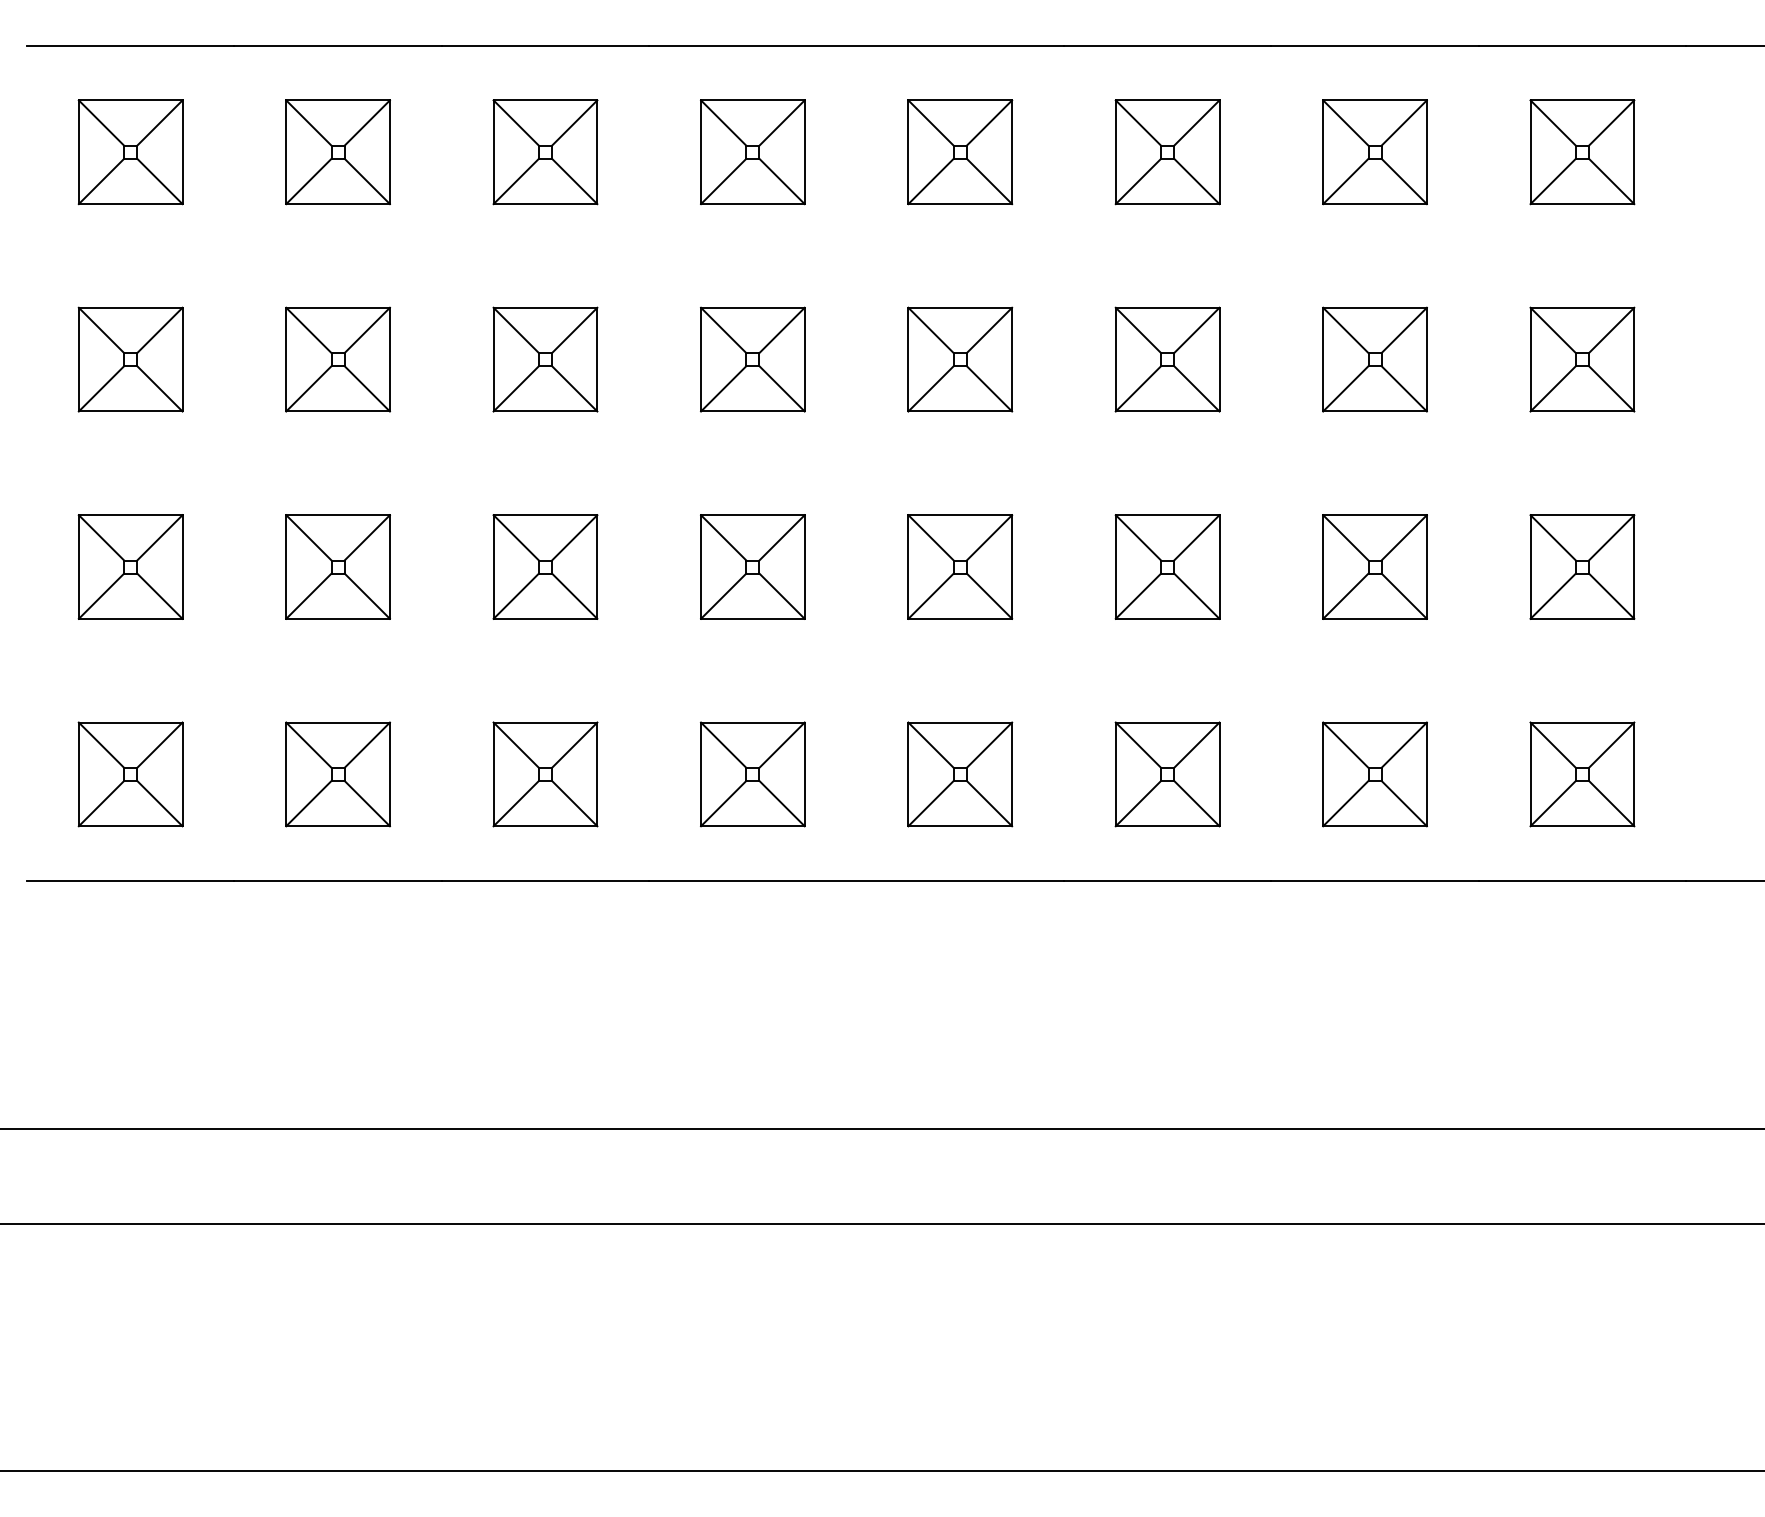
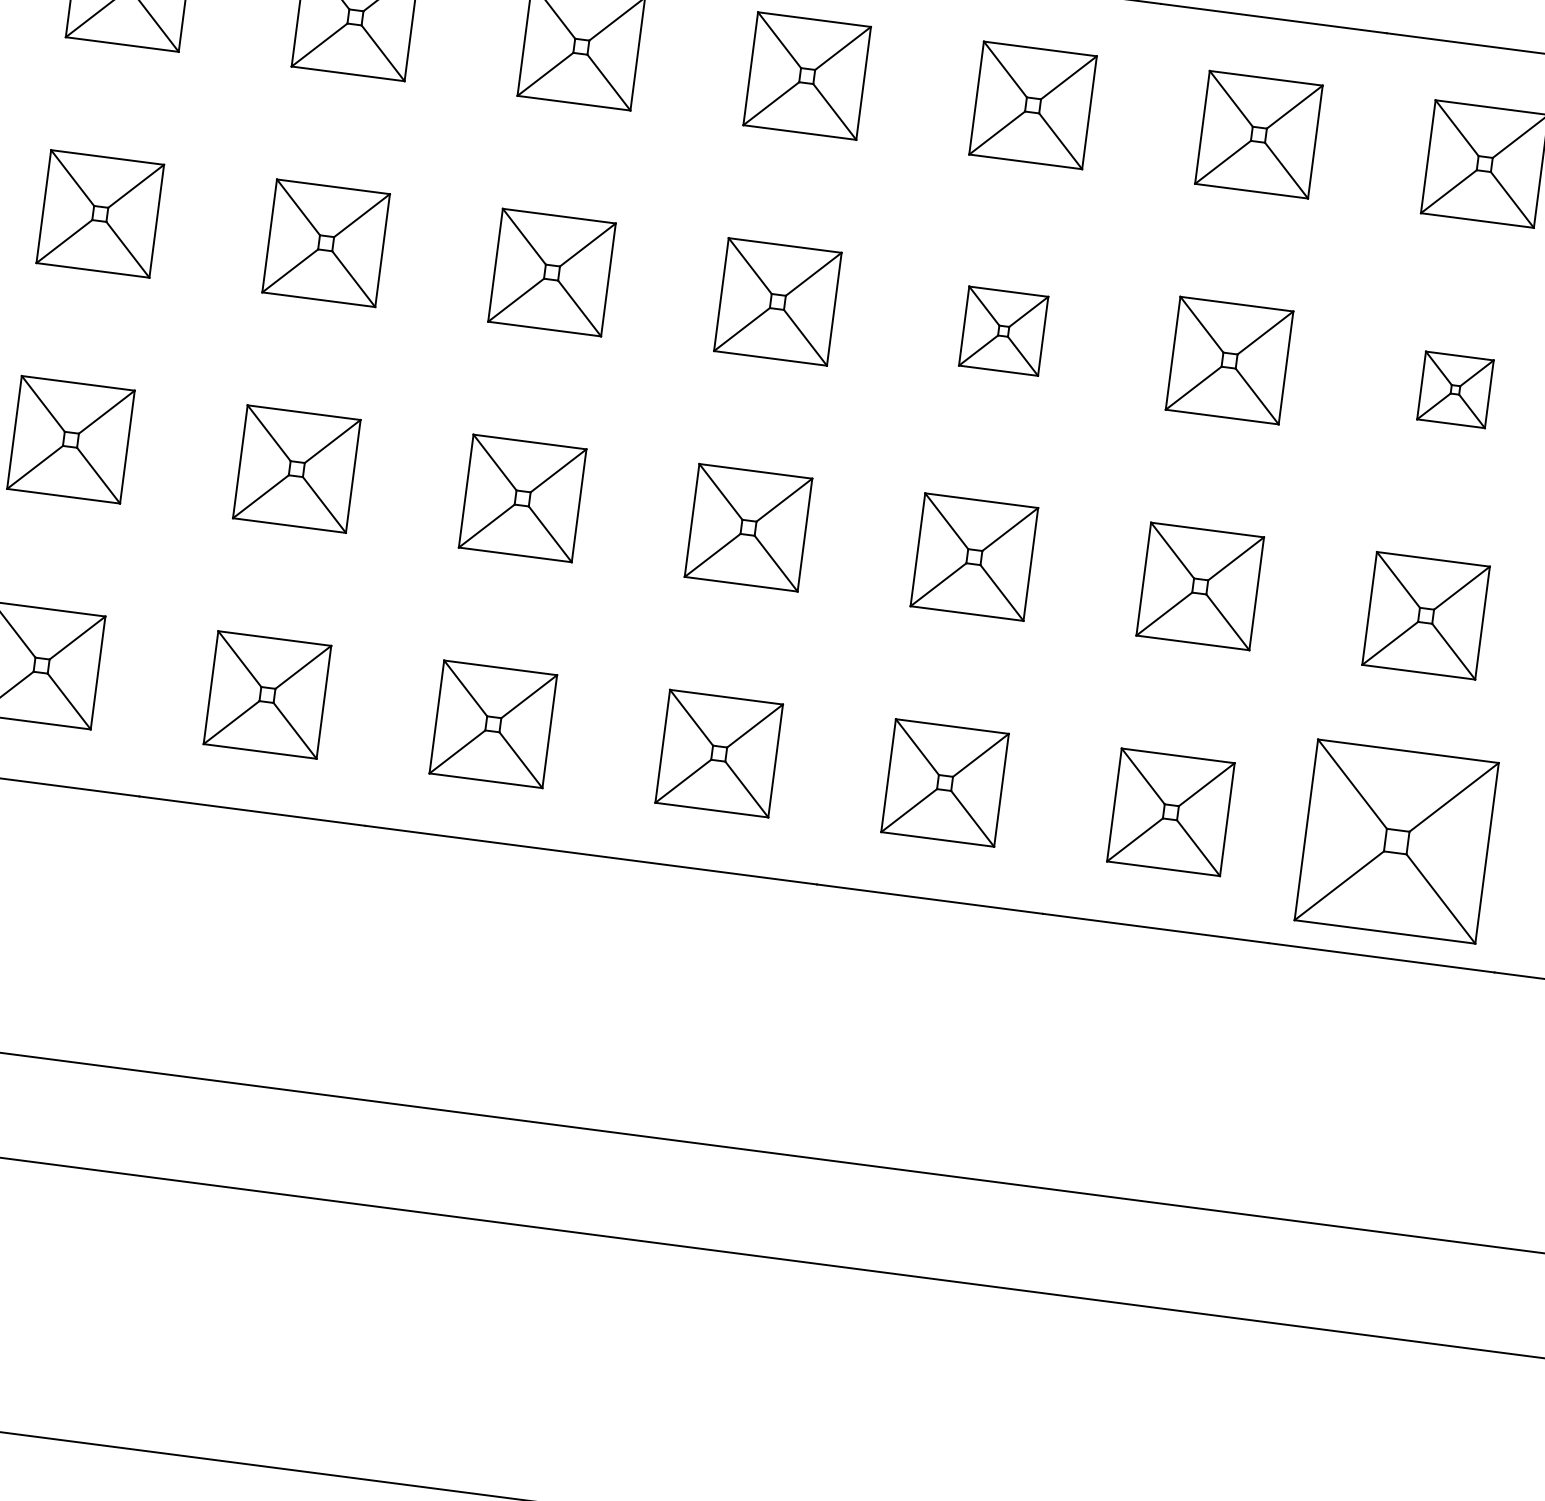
part: (1167, 359) -> (1003, 331), size x0.7
part: (1582, 359) -> (1455, 389), size x0.6
part: (1582, 774) -> (1396, 841), size x1.6

